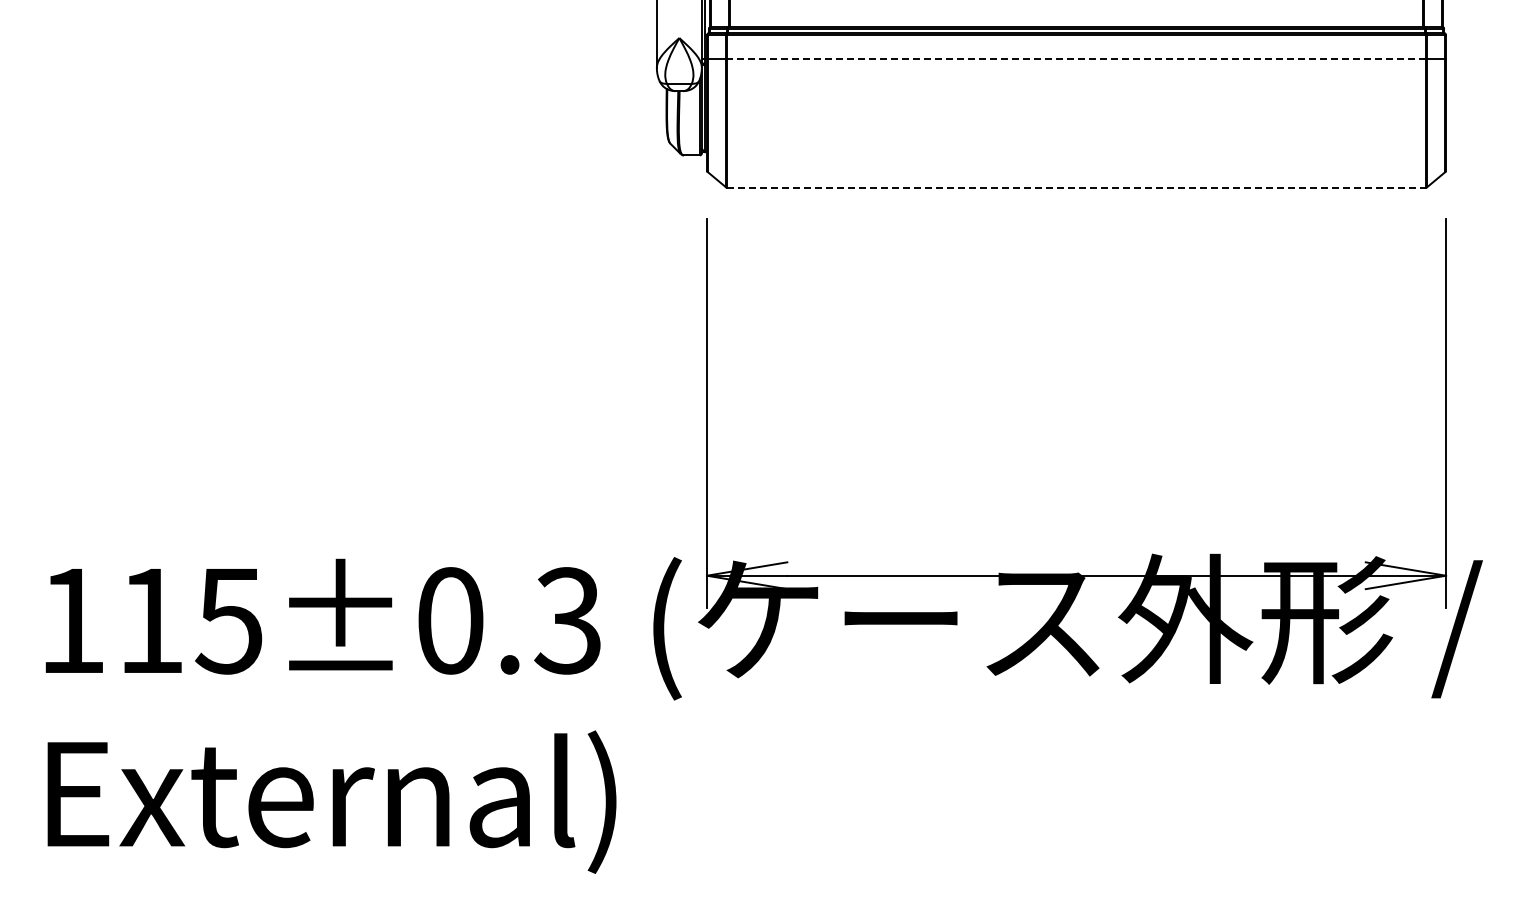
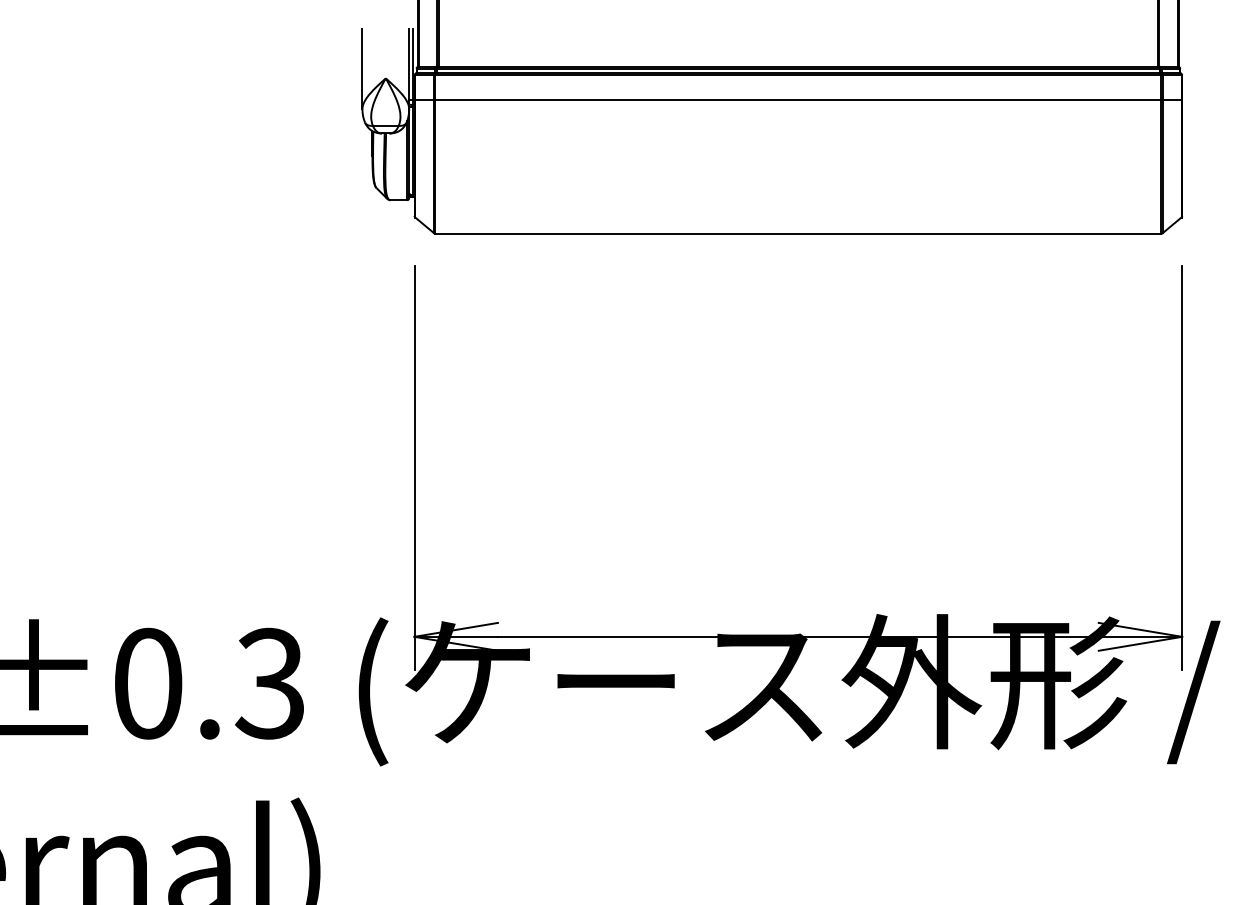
line: (1076, 58) -> (798, 99), dashed -> solid
line: (1076, 187) -> (798, 233), dashed -> solid

